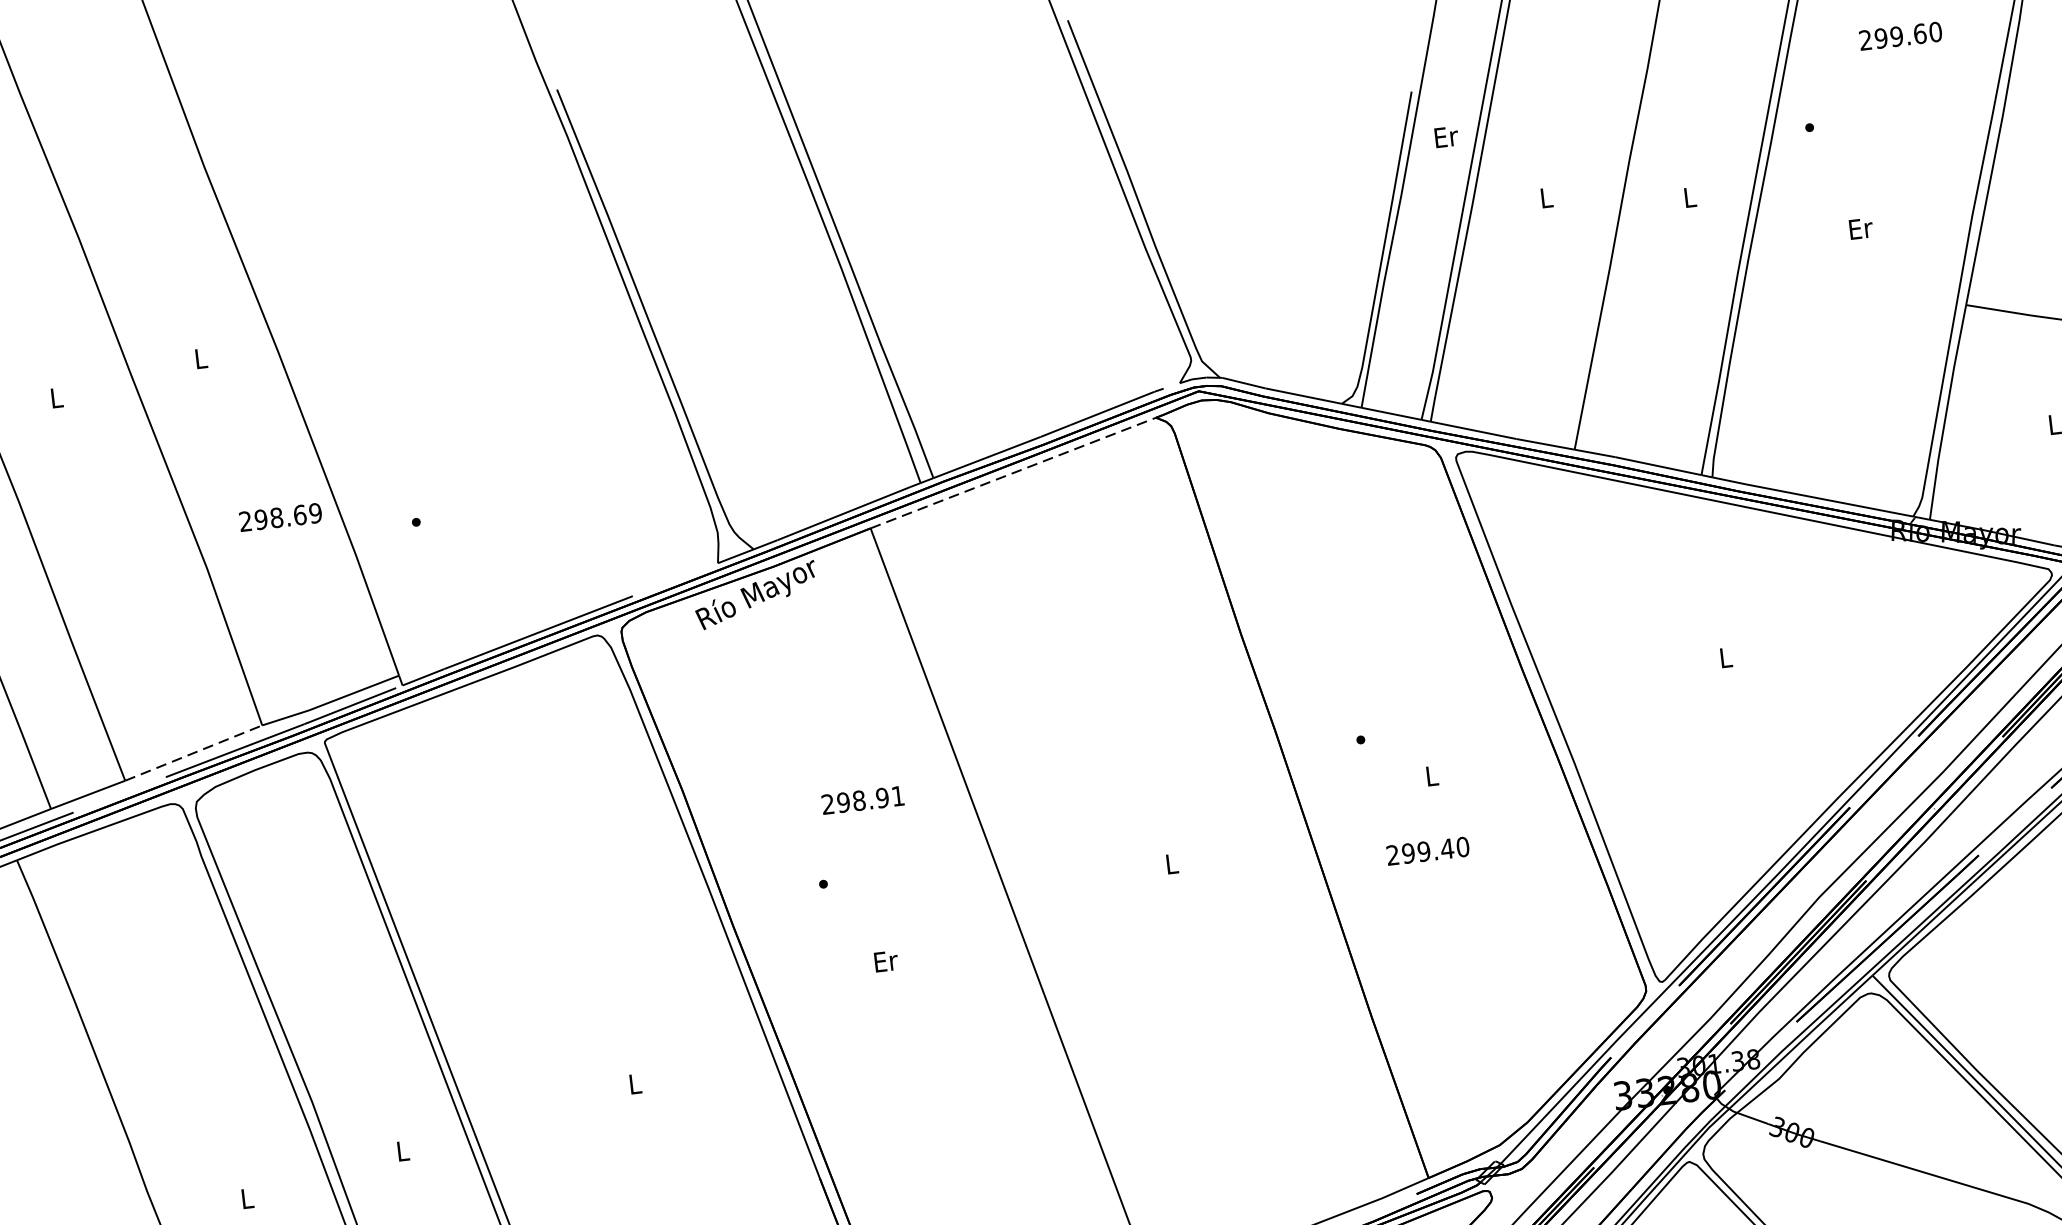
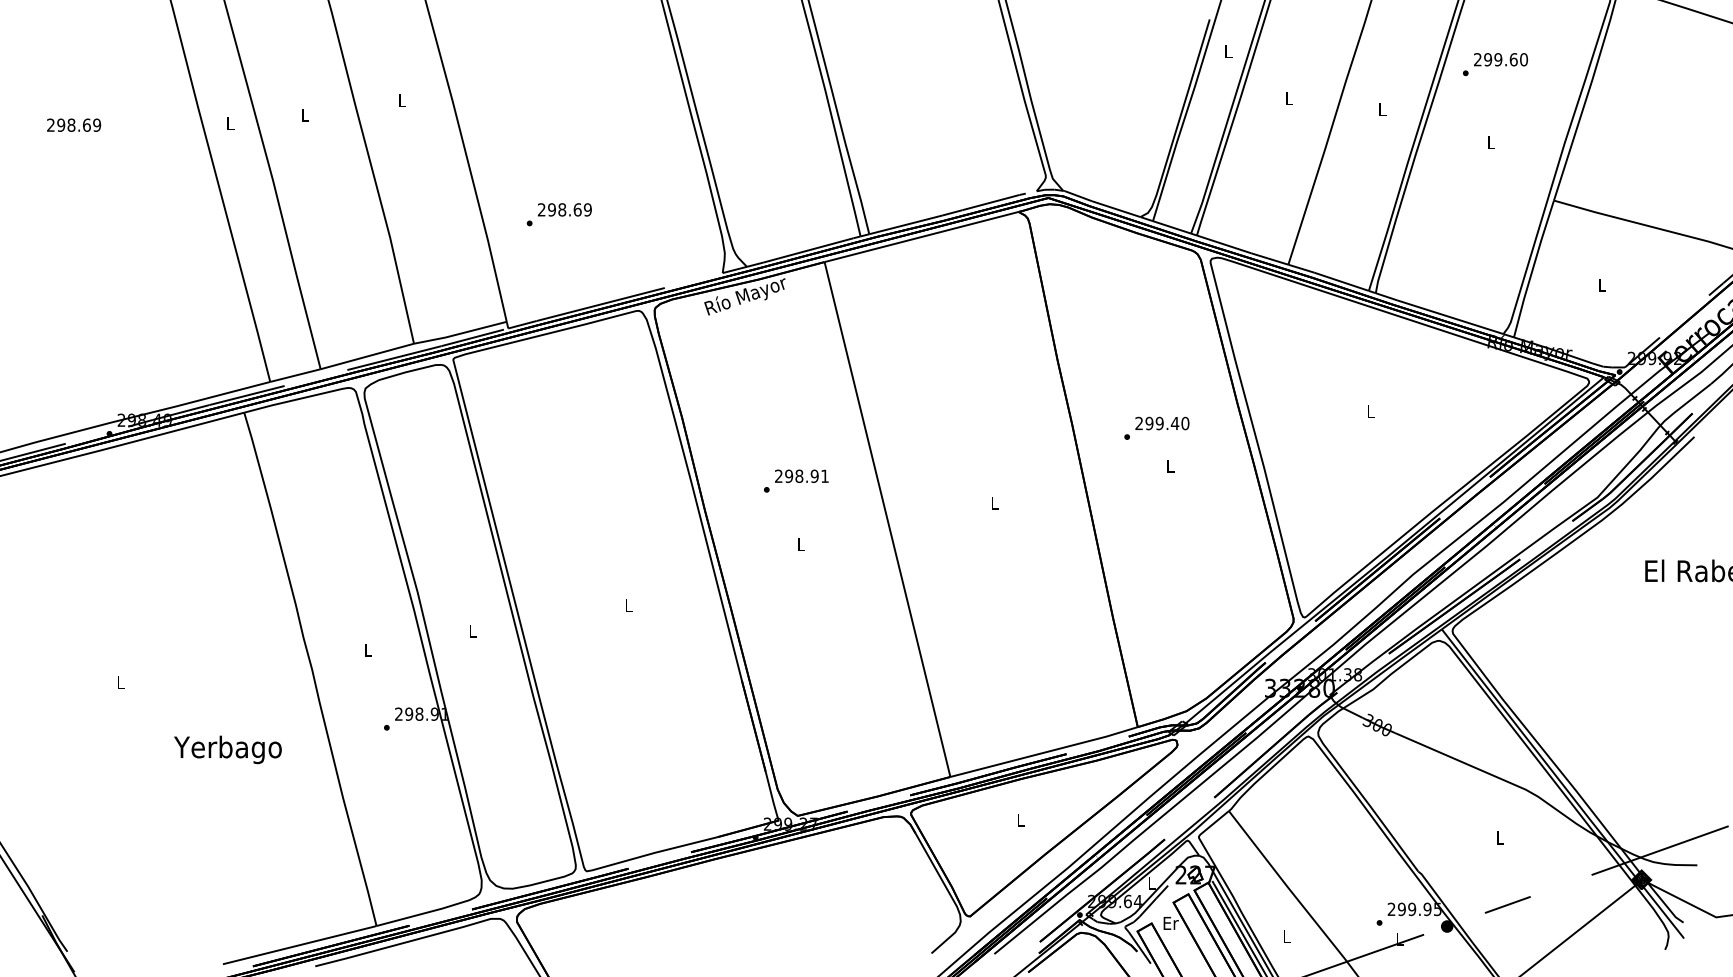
text: (1899, 35) -> (1500, 59), moved
text: (1445, 136) -> (1228, 51), Er -> L
text: (1861, 228) -> (1491, 142), Er -> L
line: (1014, 472) -> (922, 236), dashed -> solid
text: (280, 516) -> (564, 209), moved
line: (193, 753) -> (367, 356), dashed -> solid
text: (862, 799) -> (801, 475), moved
text: (1428, 851) -> (1162, 423), moved
text: (885, 960) -> (801, 544), Er -> L

